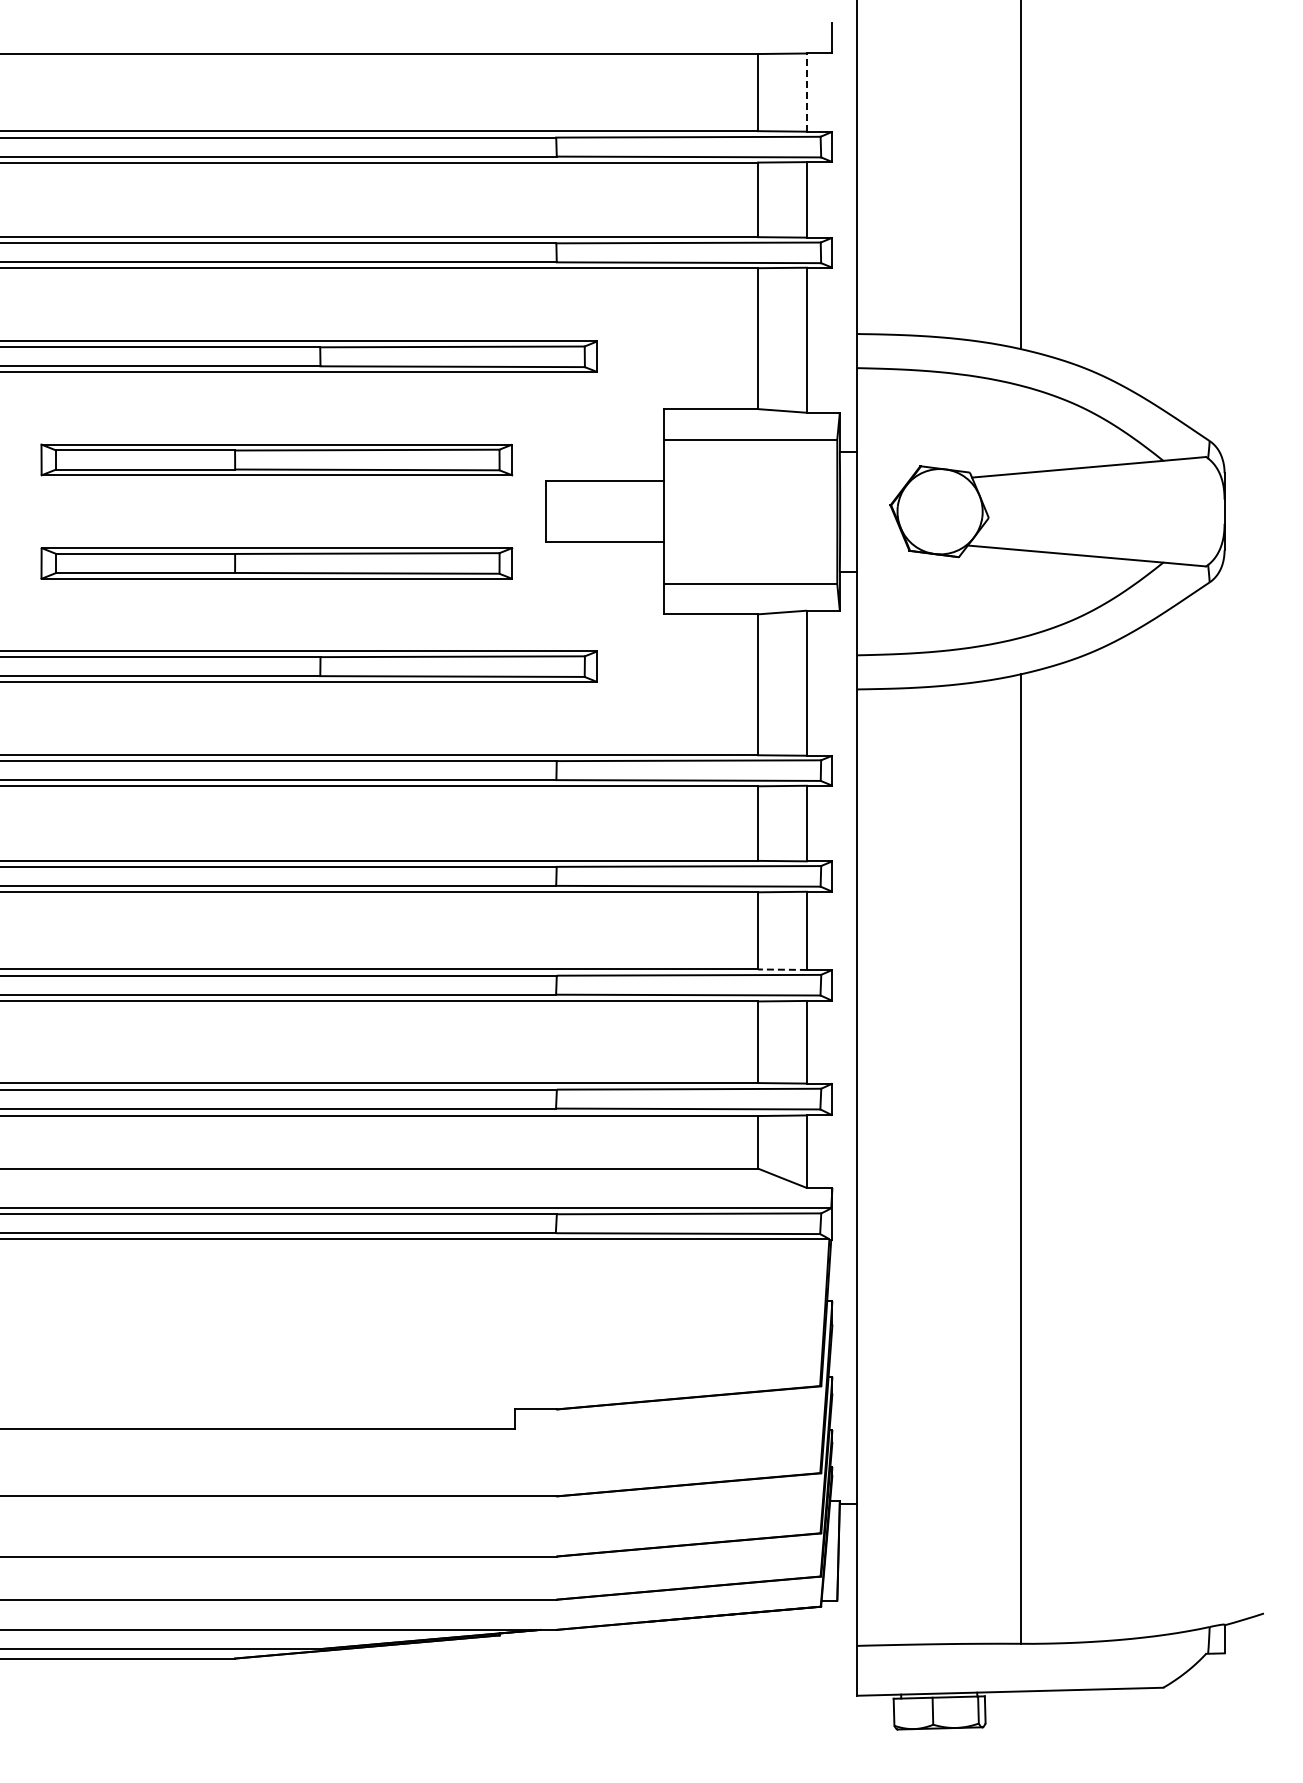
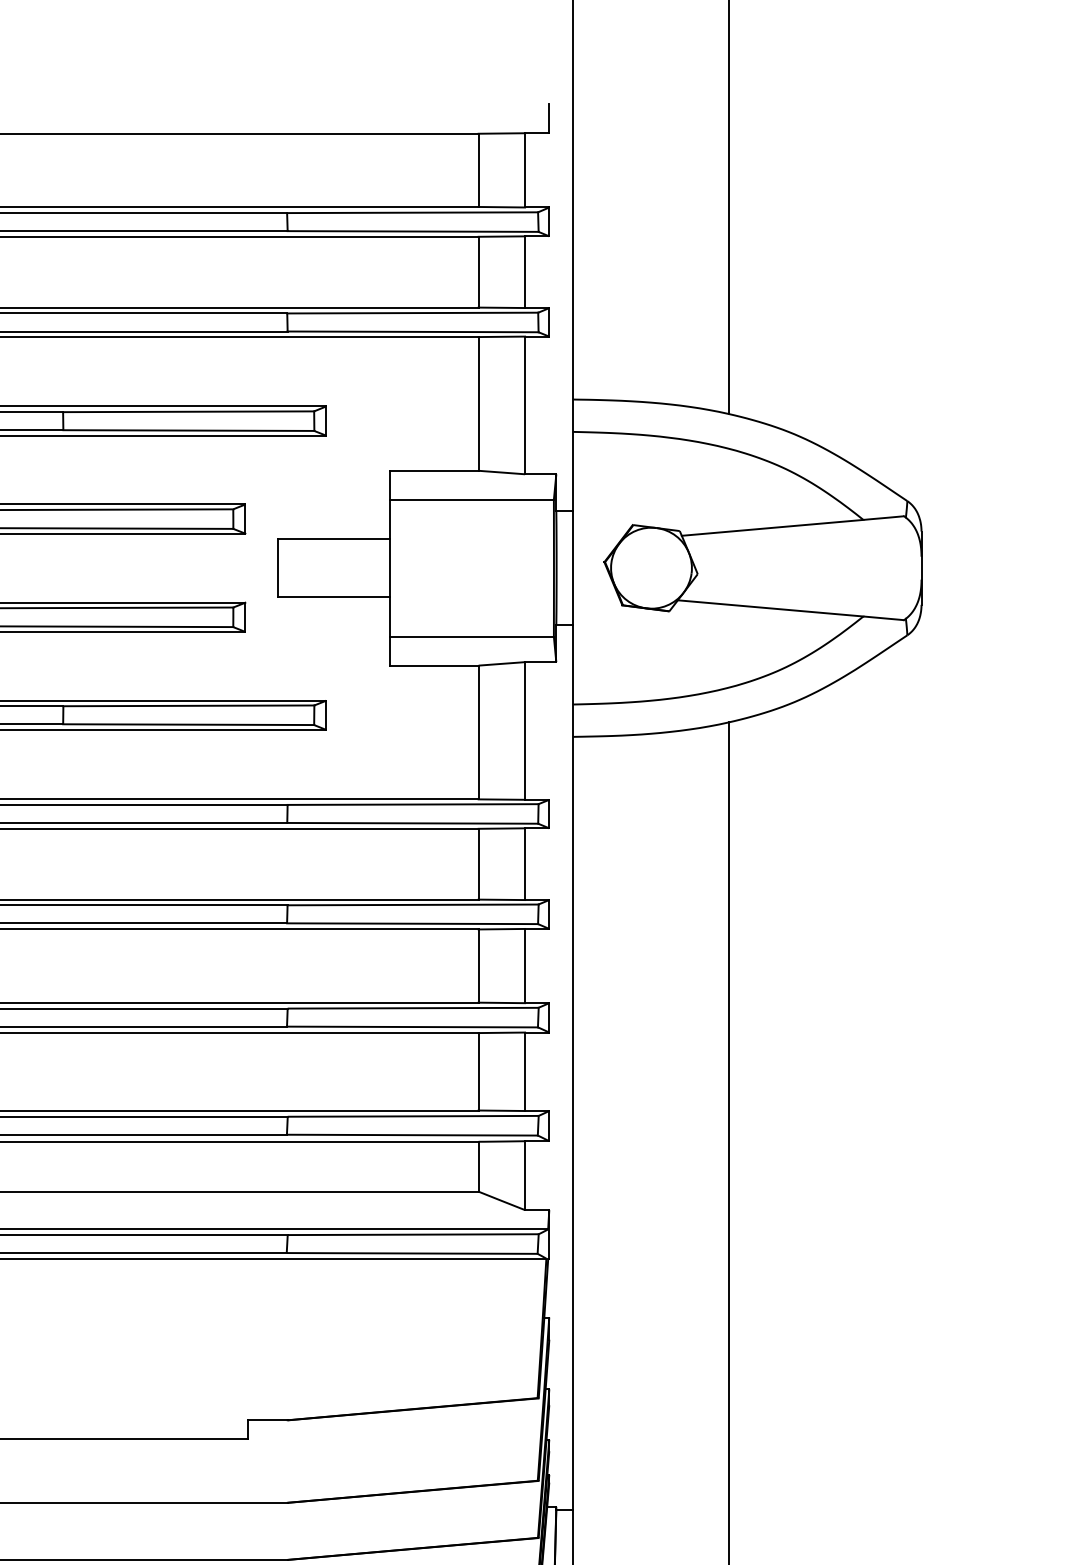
line: (806, 92) -> (524, 170), dashed -> solid
line: (781, 969) -> (500, 1002), dashed -> solid

